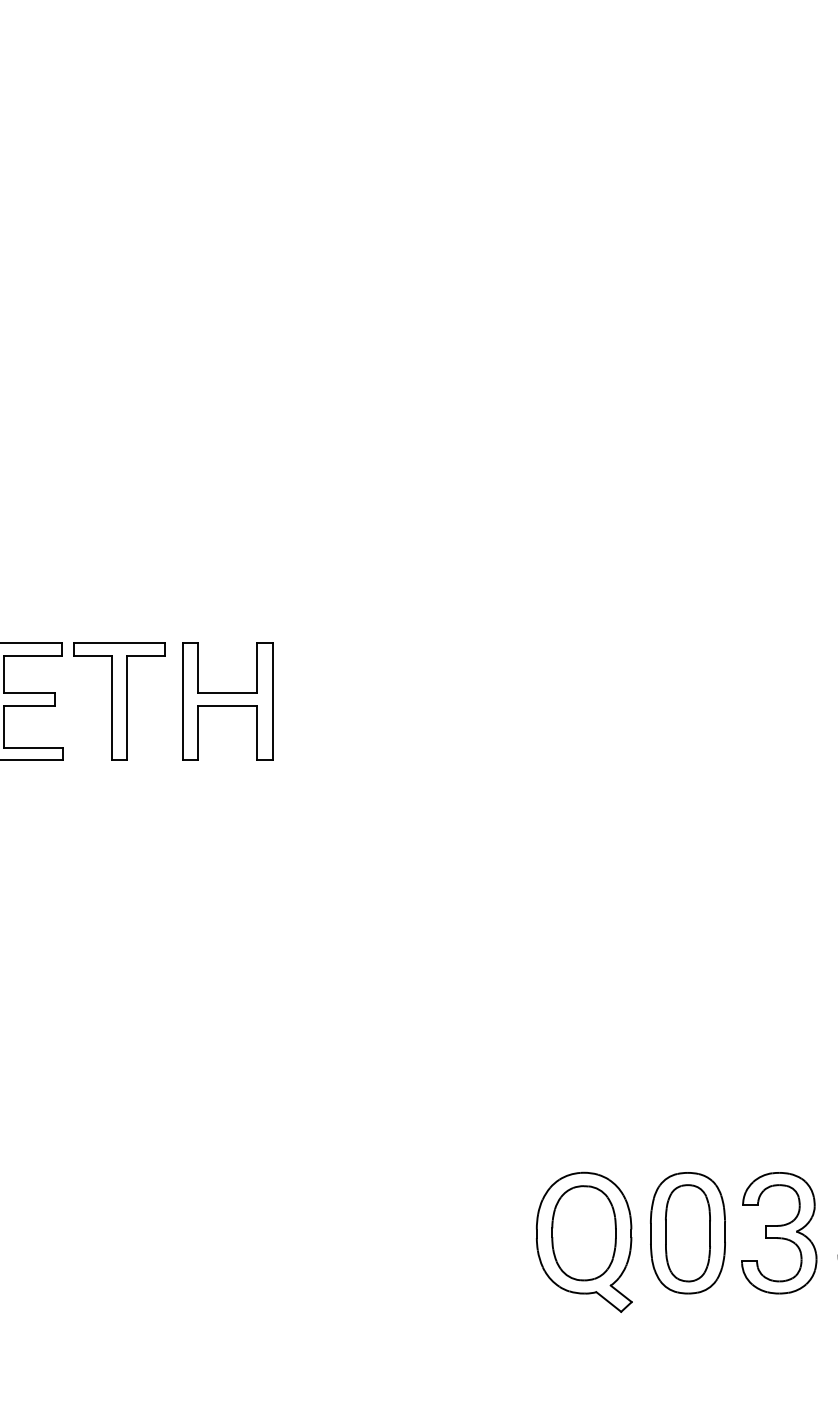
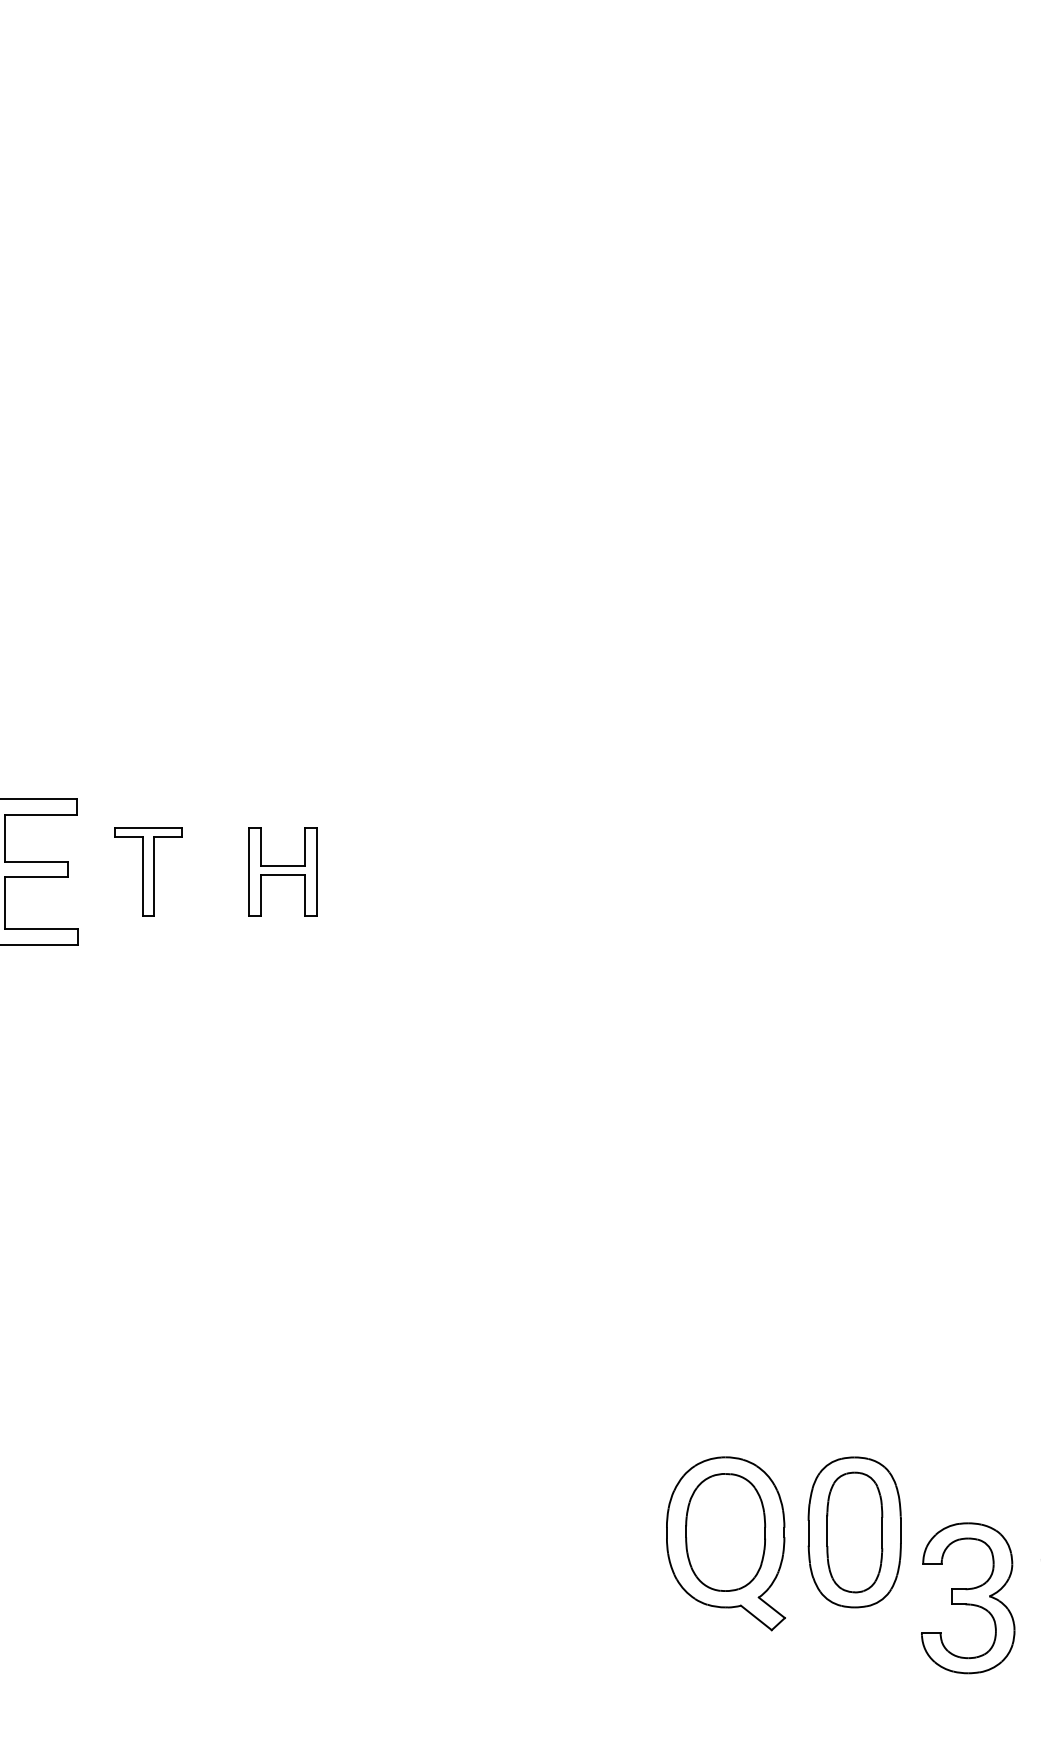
part: (119, 701) -> (148, 871), size x0.6
part: (227, 701) -> (282, 871), size x0.6
part: (779, 1233) -> (968, 1598), moved

